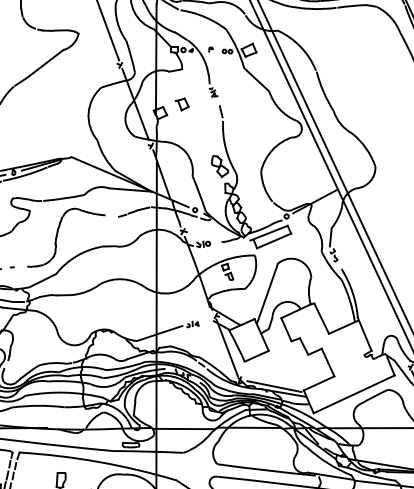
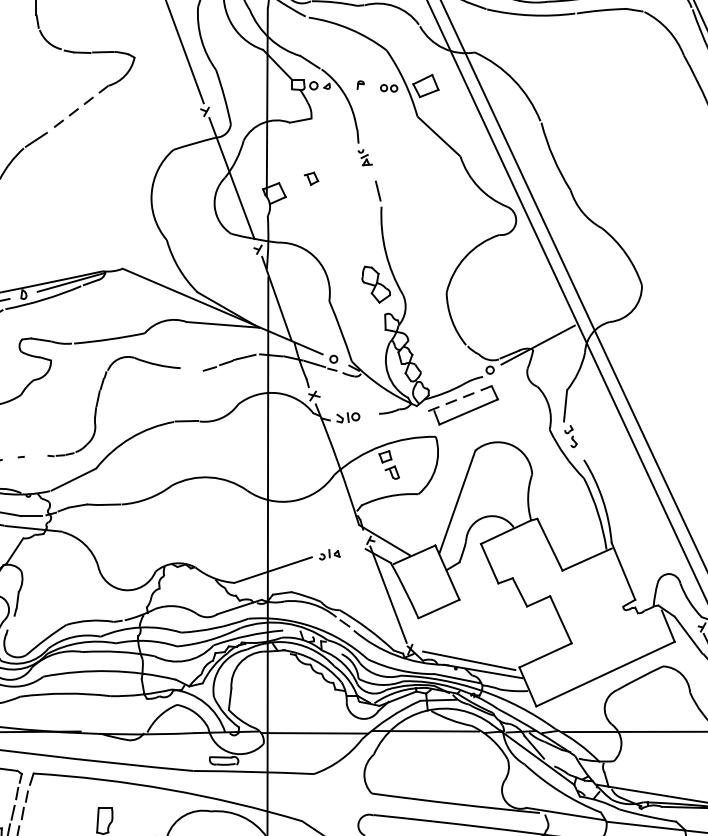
line: (45, 63) -> (77, 108), solid -> dashed
part: (181, 104) -> (310, 178), size x0.6
line: (269, 233) -> (460, 399), solid -> dashed

